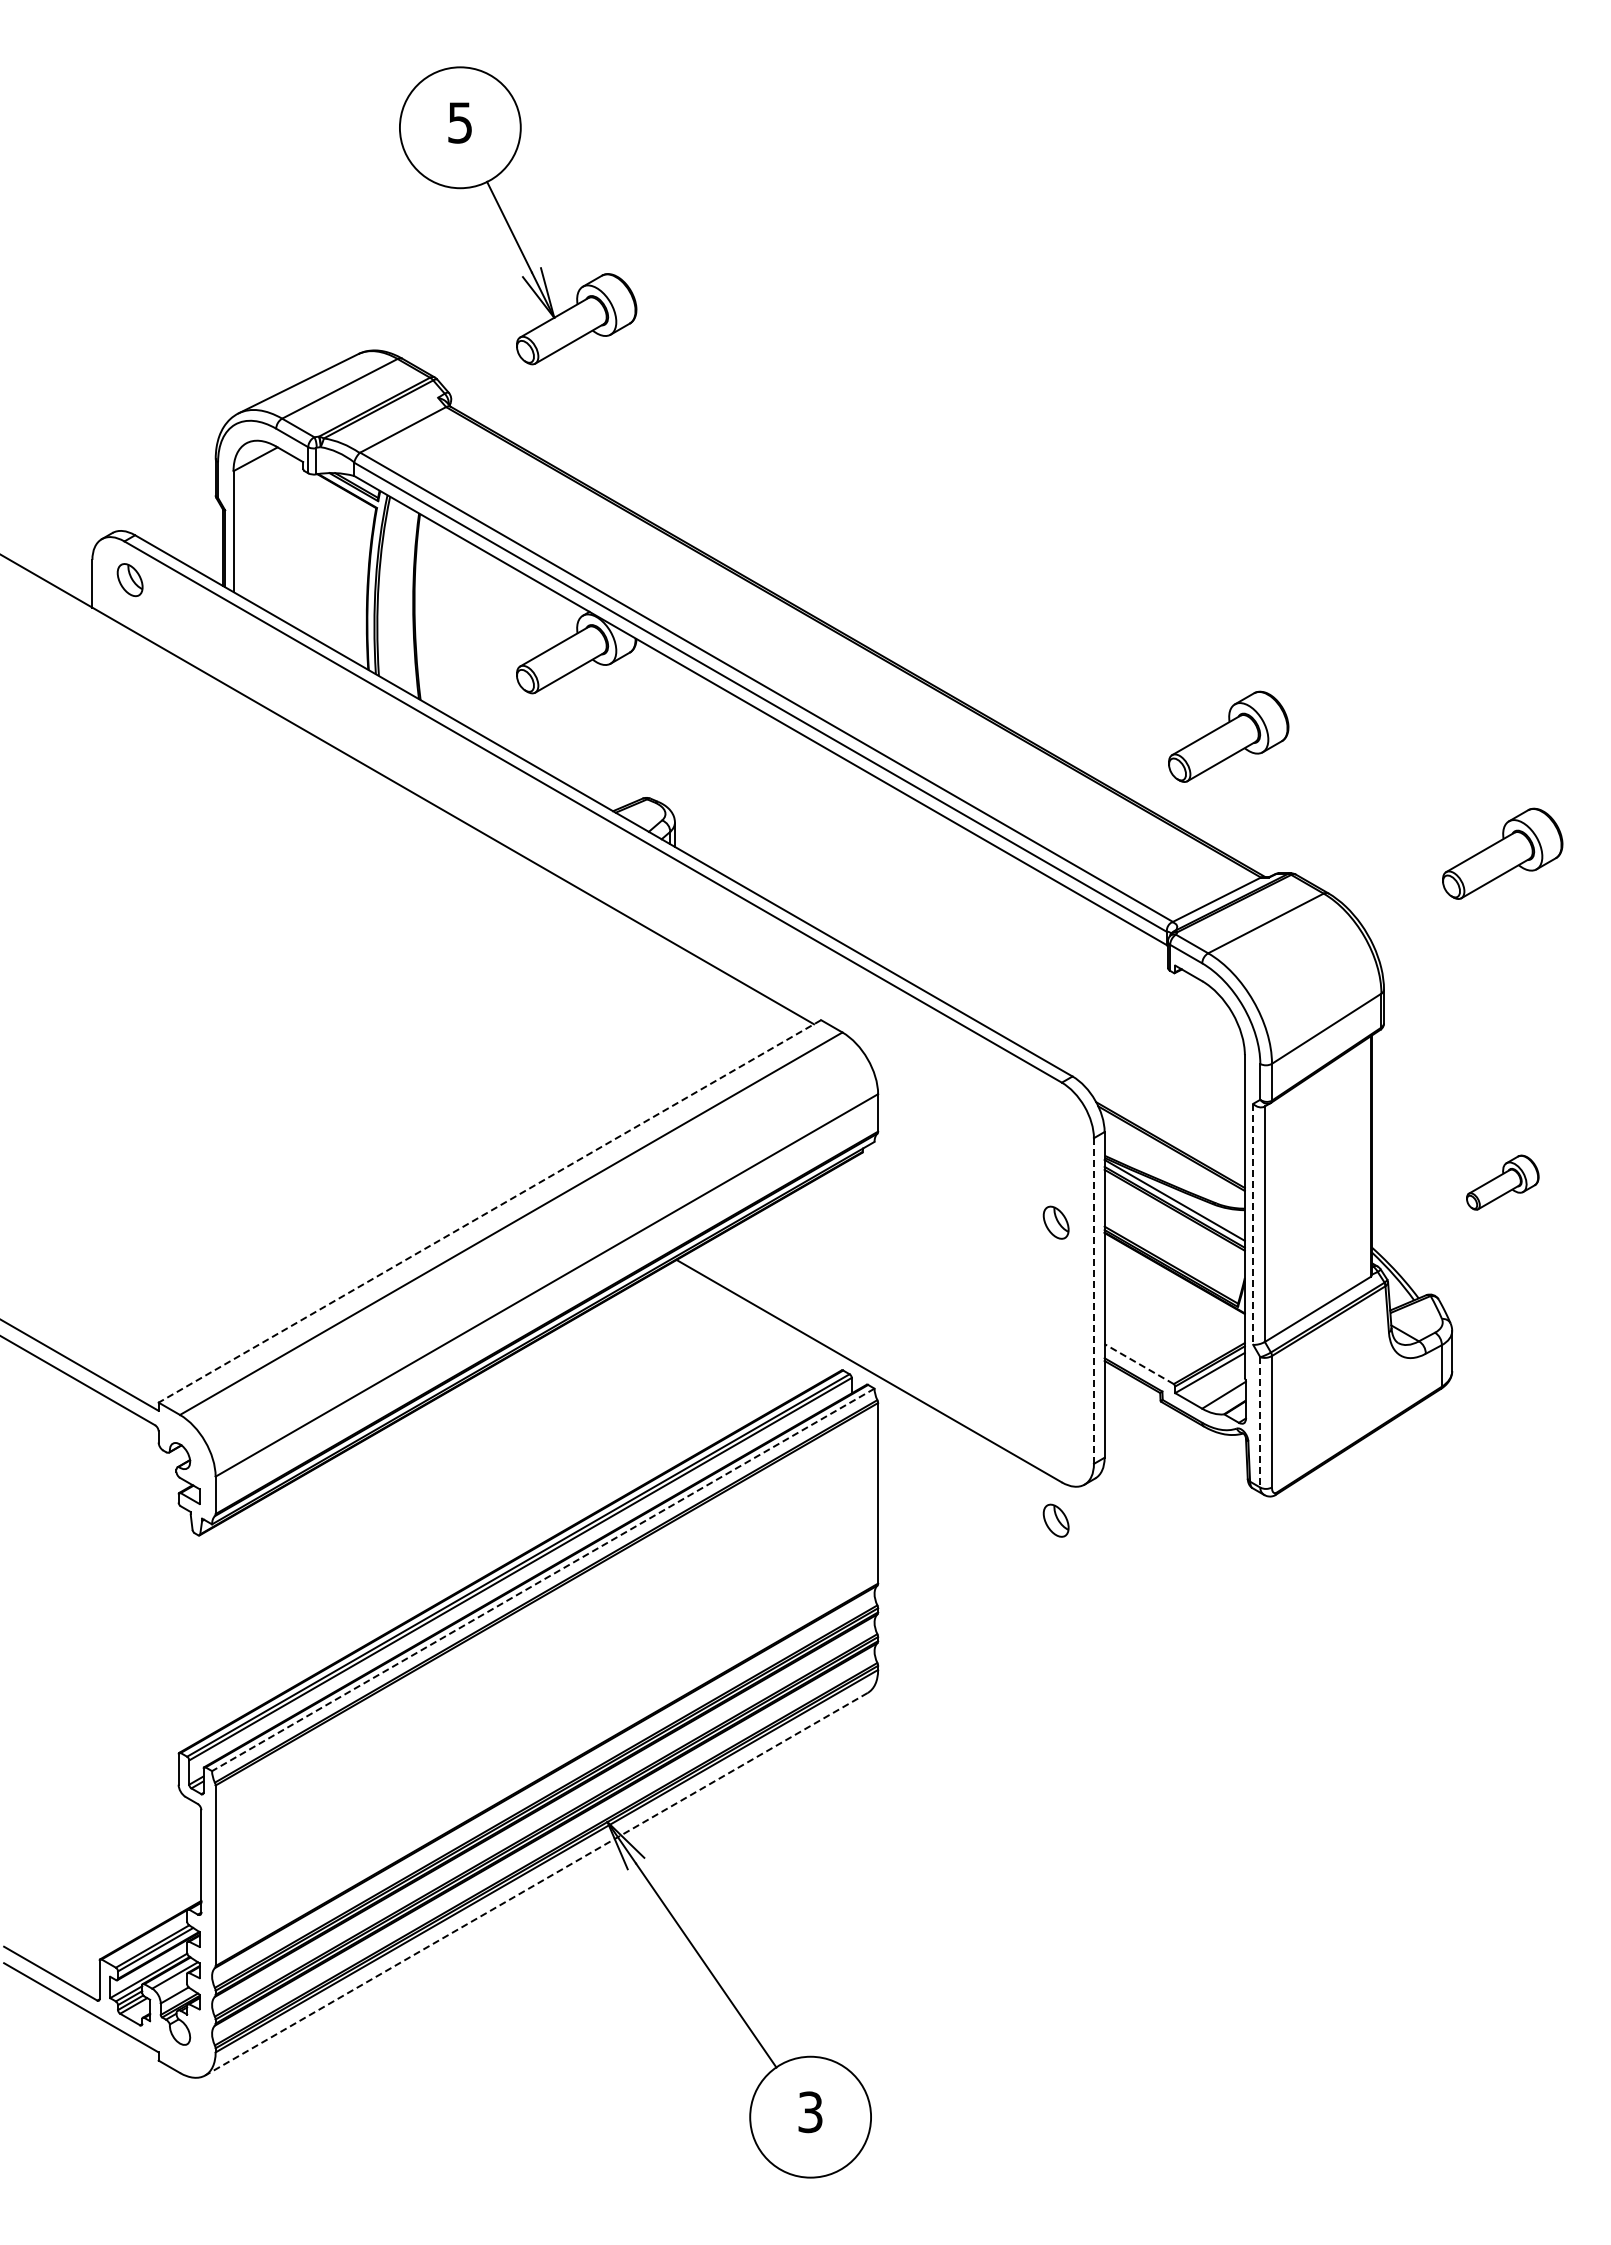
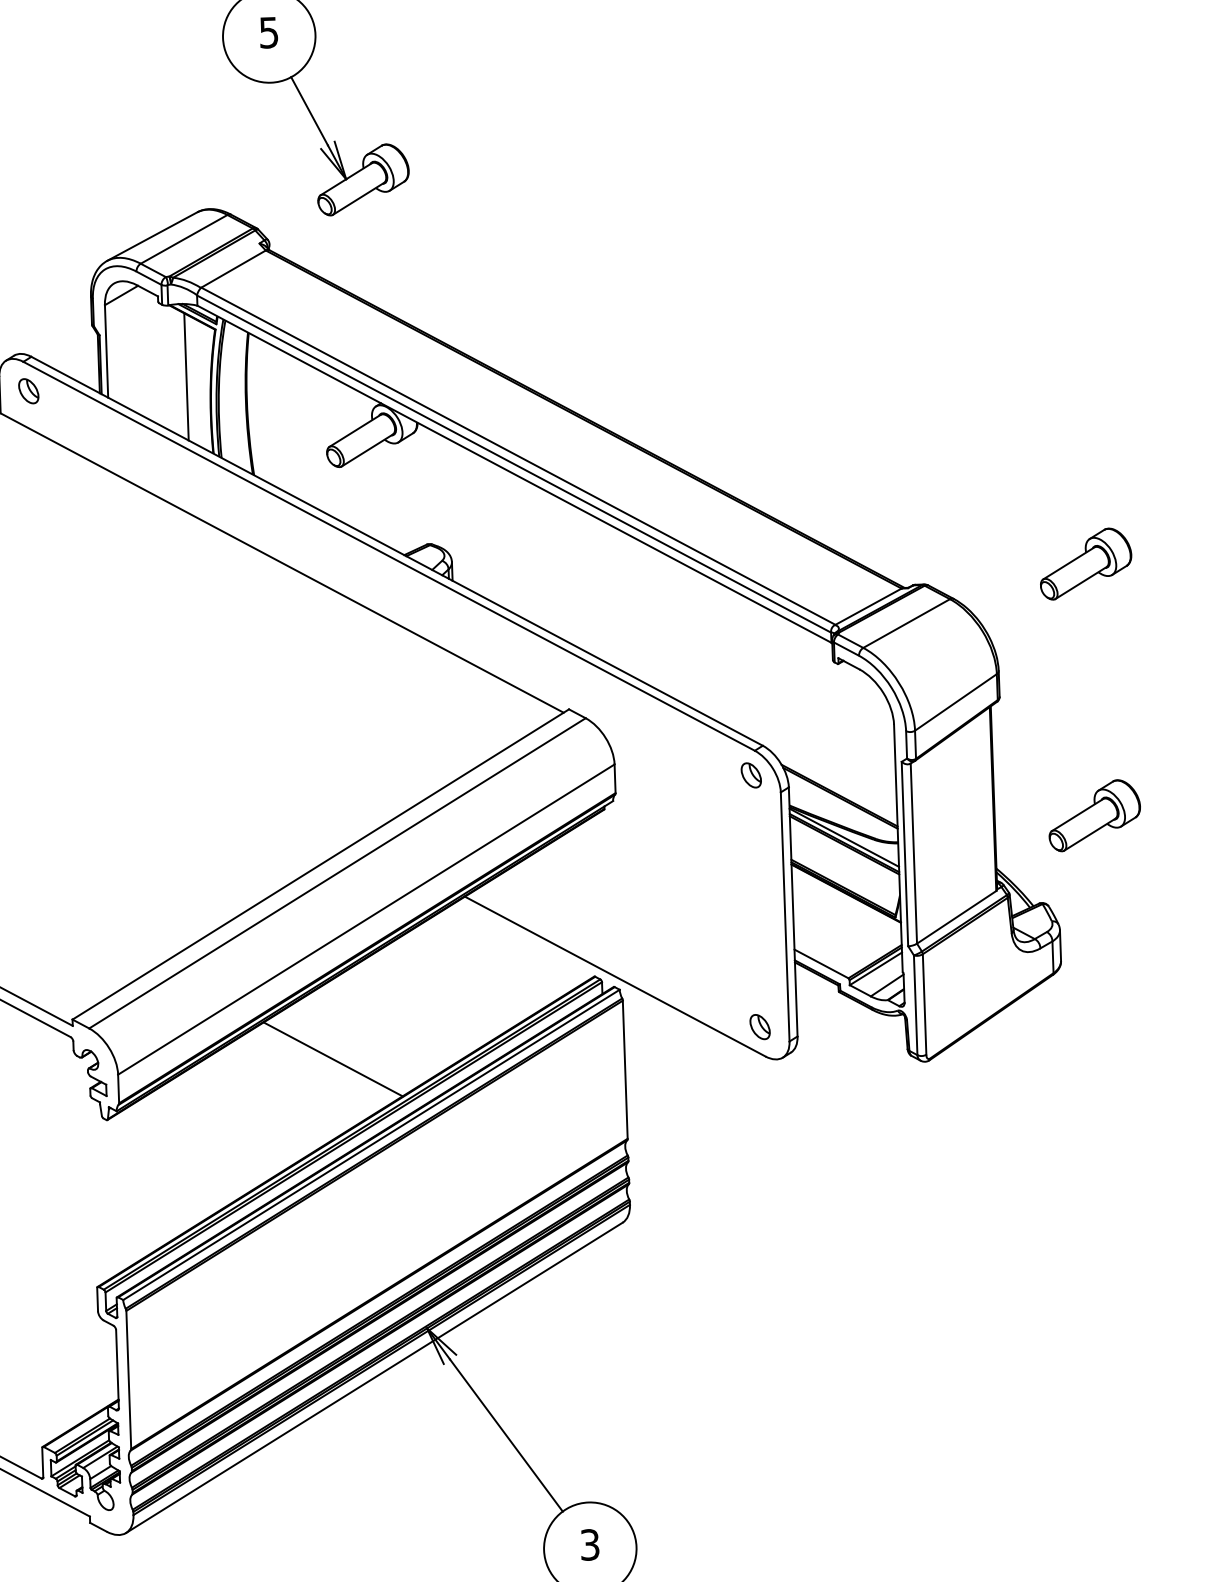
line: (336, 568) -> (186, 376), added
part: (1228, 736) -> (873, 481), removed
part: (1502, 1182) -> (1094, 815), size x1.67
line: (489, 1211) -> (320, 864), dashed -> solid
part: (1055, 1222) -> (750, 775), moved
line: (1253, 1224) -> (905, 854), dashed -> solid
line: (1093, 1301) -> (784, 917), dashed -> solid
line: (1139, 1364) -> (821, 964), dashed -> solid
line: (1260, 1422) -> (915, 1005), dashed -> solid
line: (497, 1466) -> (333, 1059), added
part: (1055, 1520) -> (759, 1026), moved
line: (542, 1580) -> (370, 1145), dashed -> solid
line: (536, 1884) -> (374, 1378), dashed -> solid

